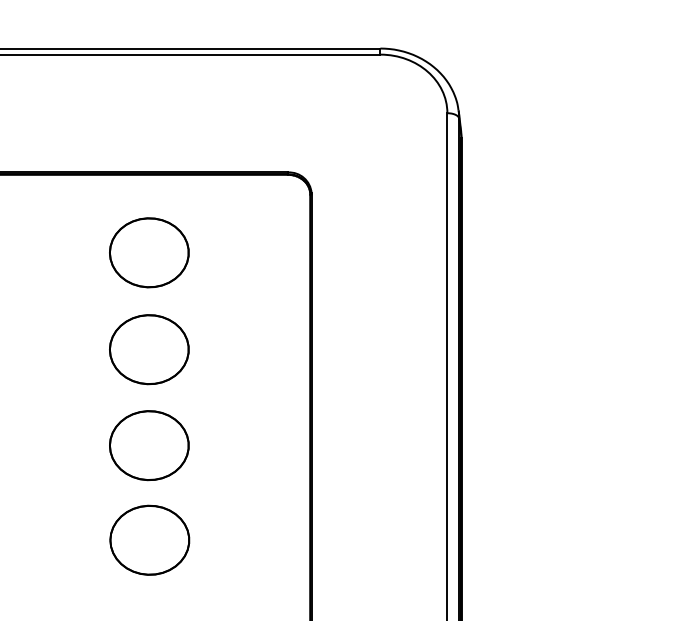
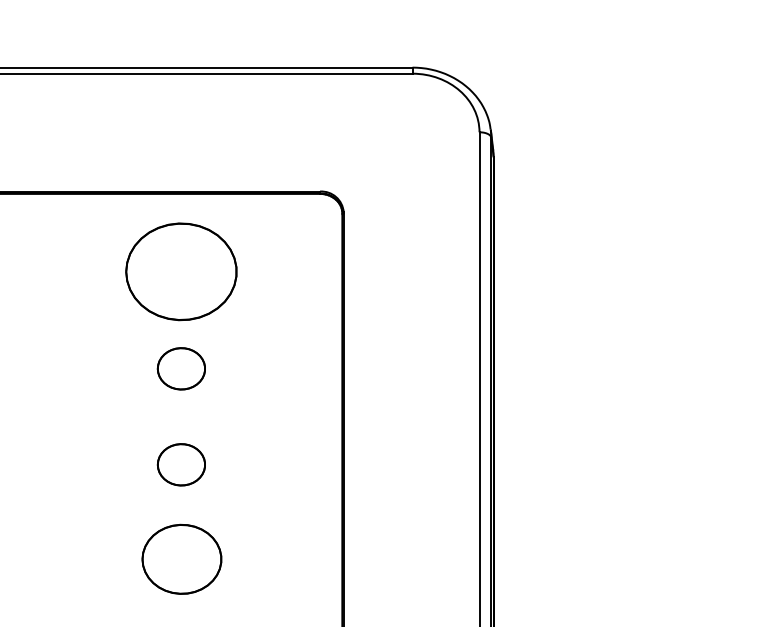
part: (149, 252) -> (181, 271), size x1.4
part: (149, 349) -> (181, 368), size x0.6
part: (149, 445) -> (181, 464), size x0.6

